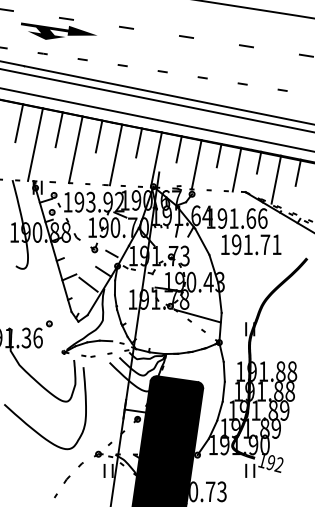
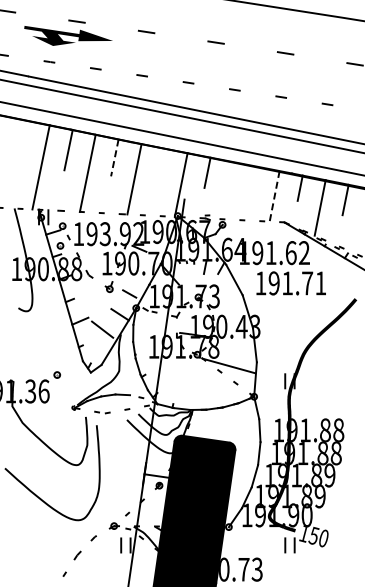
line: (18, 123) -> (21, 142), removed
line: (98, 136) -> (114, 157), solid -> dashed
line: (138, 143) -> (160, 165), removed
line: (218, 155) -> (253, 179), removed
line: (196, 164) -> (227, 190), removed
line: (236, 169) -> (274, 196), solid -> dashed
text: (262, 218) -> (304, 253), 191.66 -> 191.62
text: (274, 463) -> (318, 536), 192 -> 150

